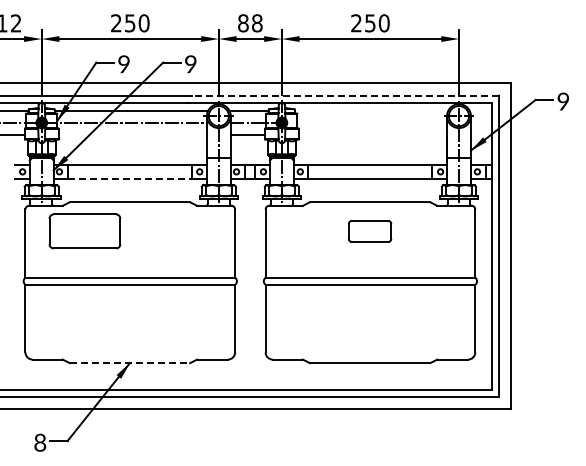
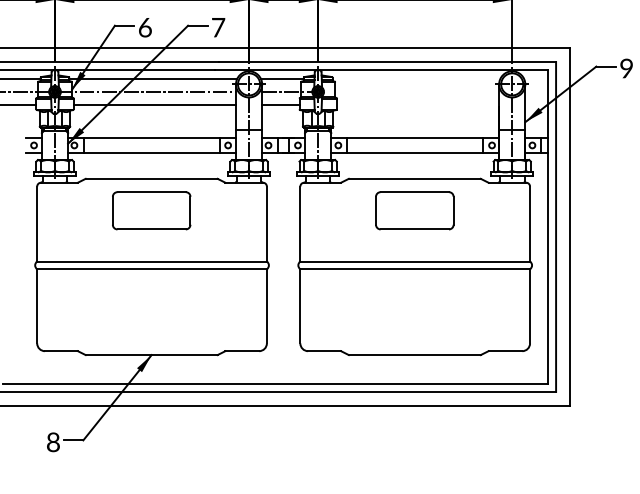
text: (190, 63) -> (218, 26), 9 -> 7
text: (124, 64) -> (145, 27), 9 -> 6
line: (345, 95) -> (387, 61), dashed -> solid
line: (132, 134) -> (154, 104), added
line: (130, 178) -> (152, 152), dashed -> solid
part: (84, 231) -> (151, 210), moved
part: (369, 231) -> (414, 210), size x1.67
line: (130, 363) -> (152, 355), dashed -> solid

